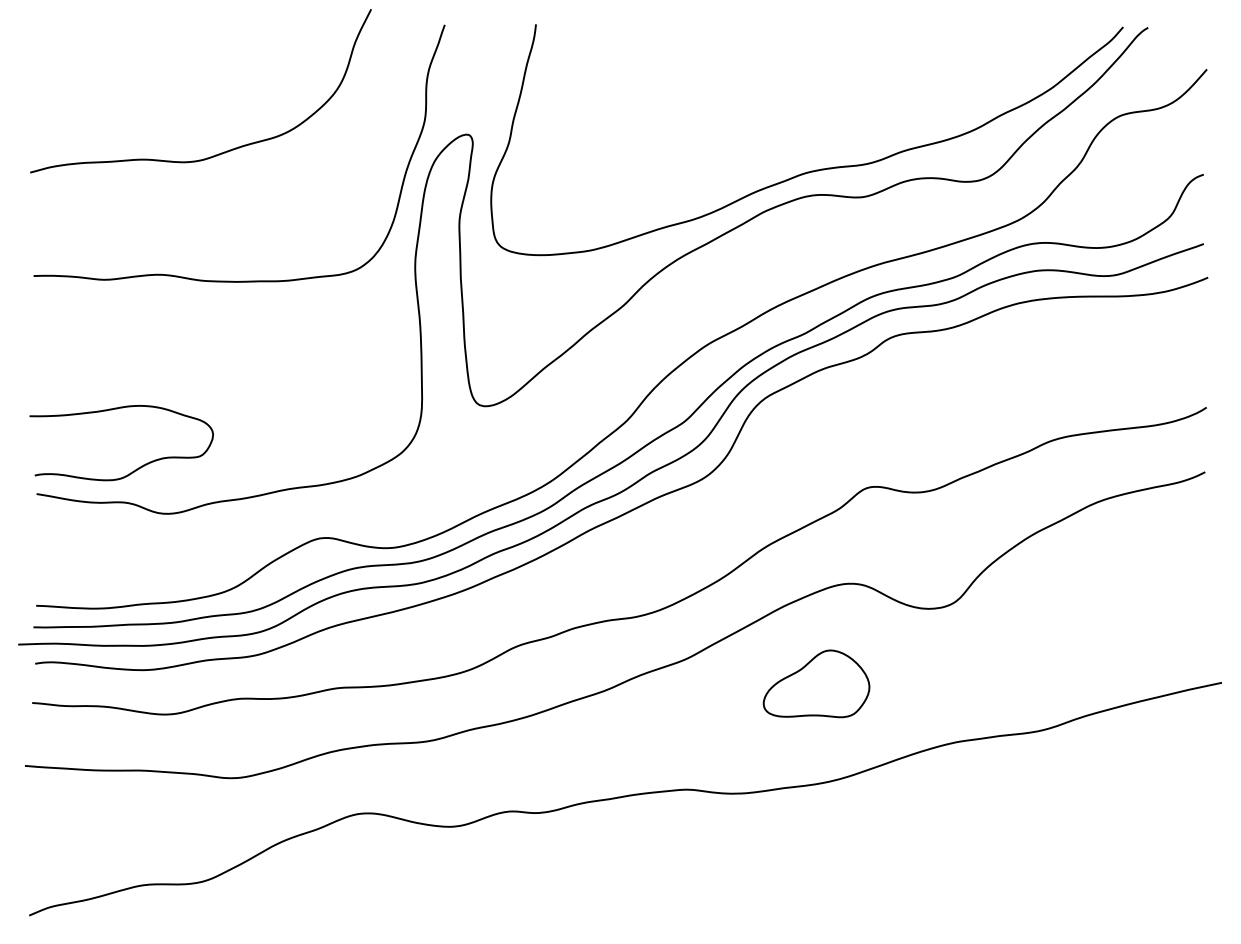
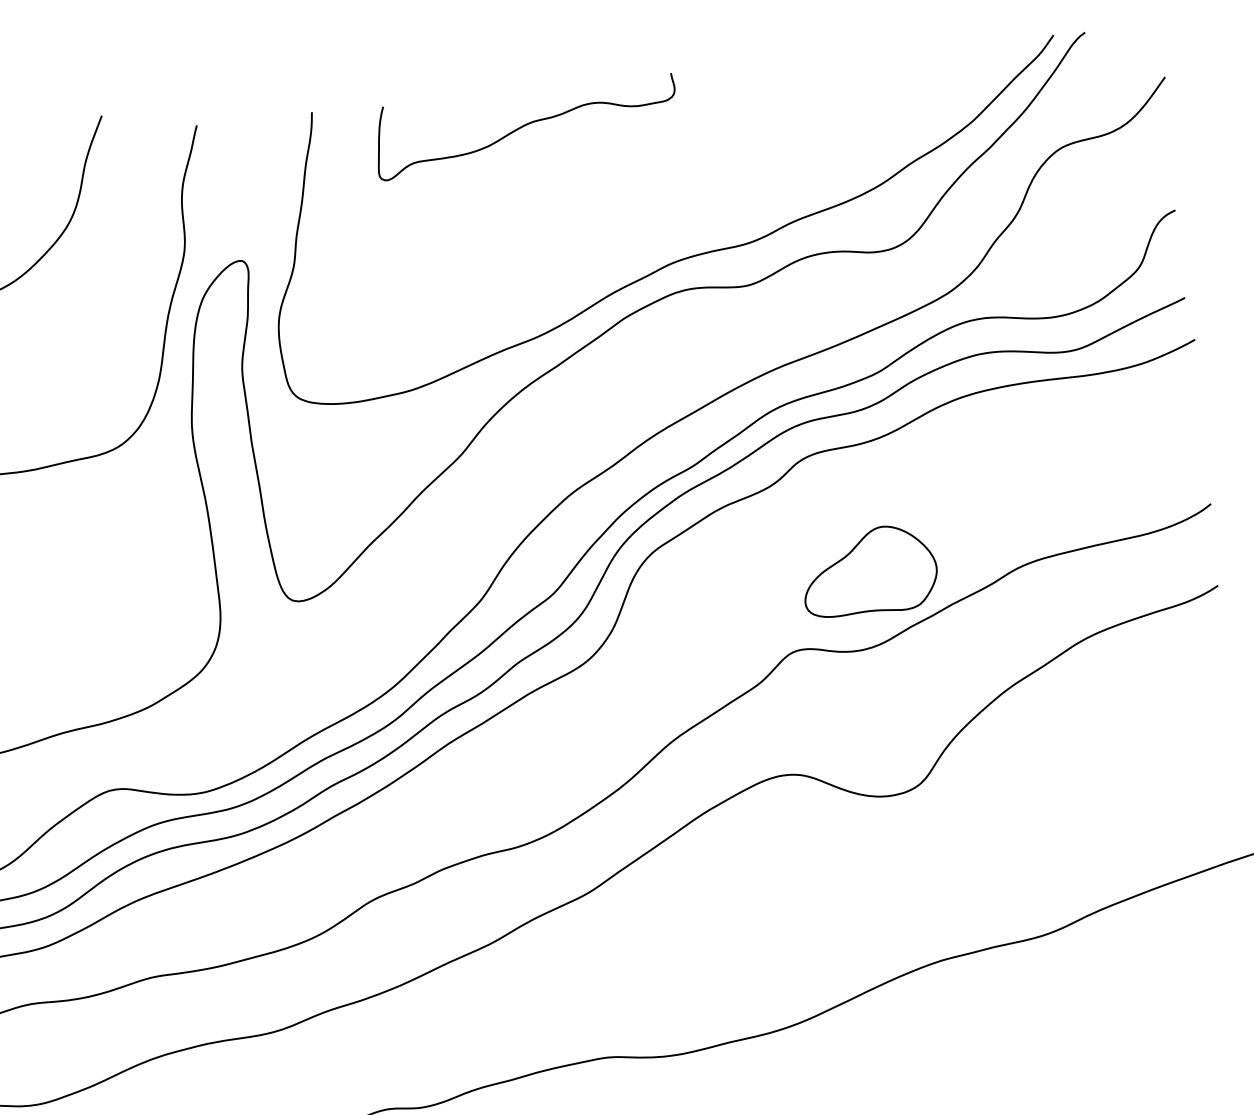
curve: (702, 53) -> (526, 126), added
part: (816, 683) -> (869, 570), moved

